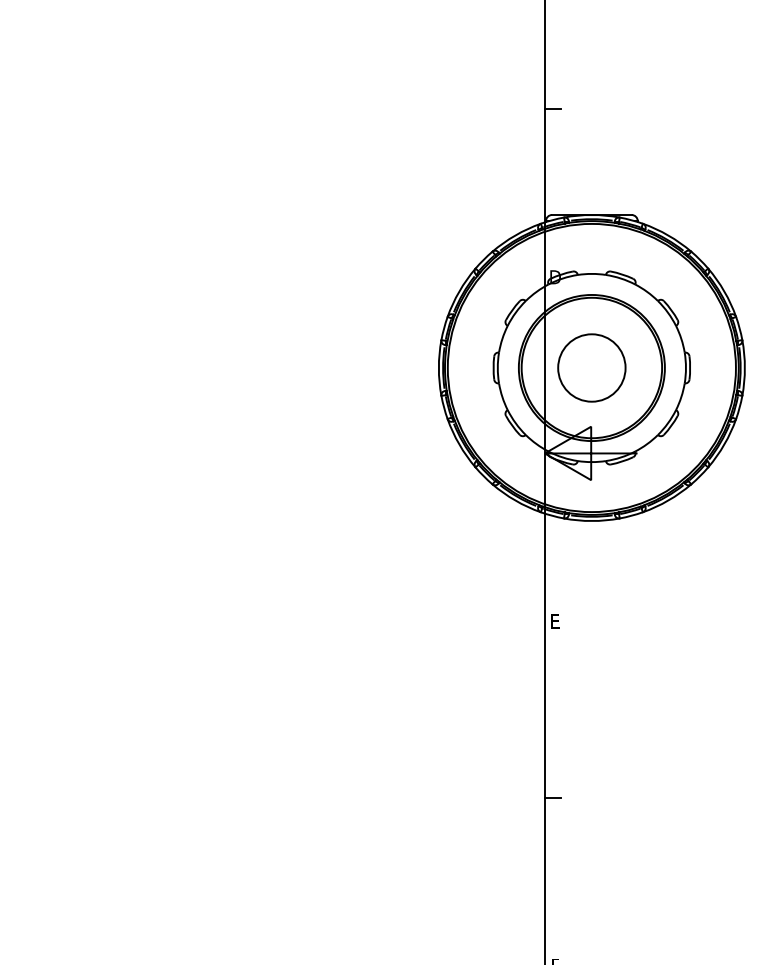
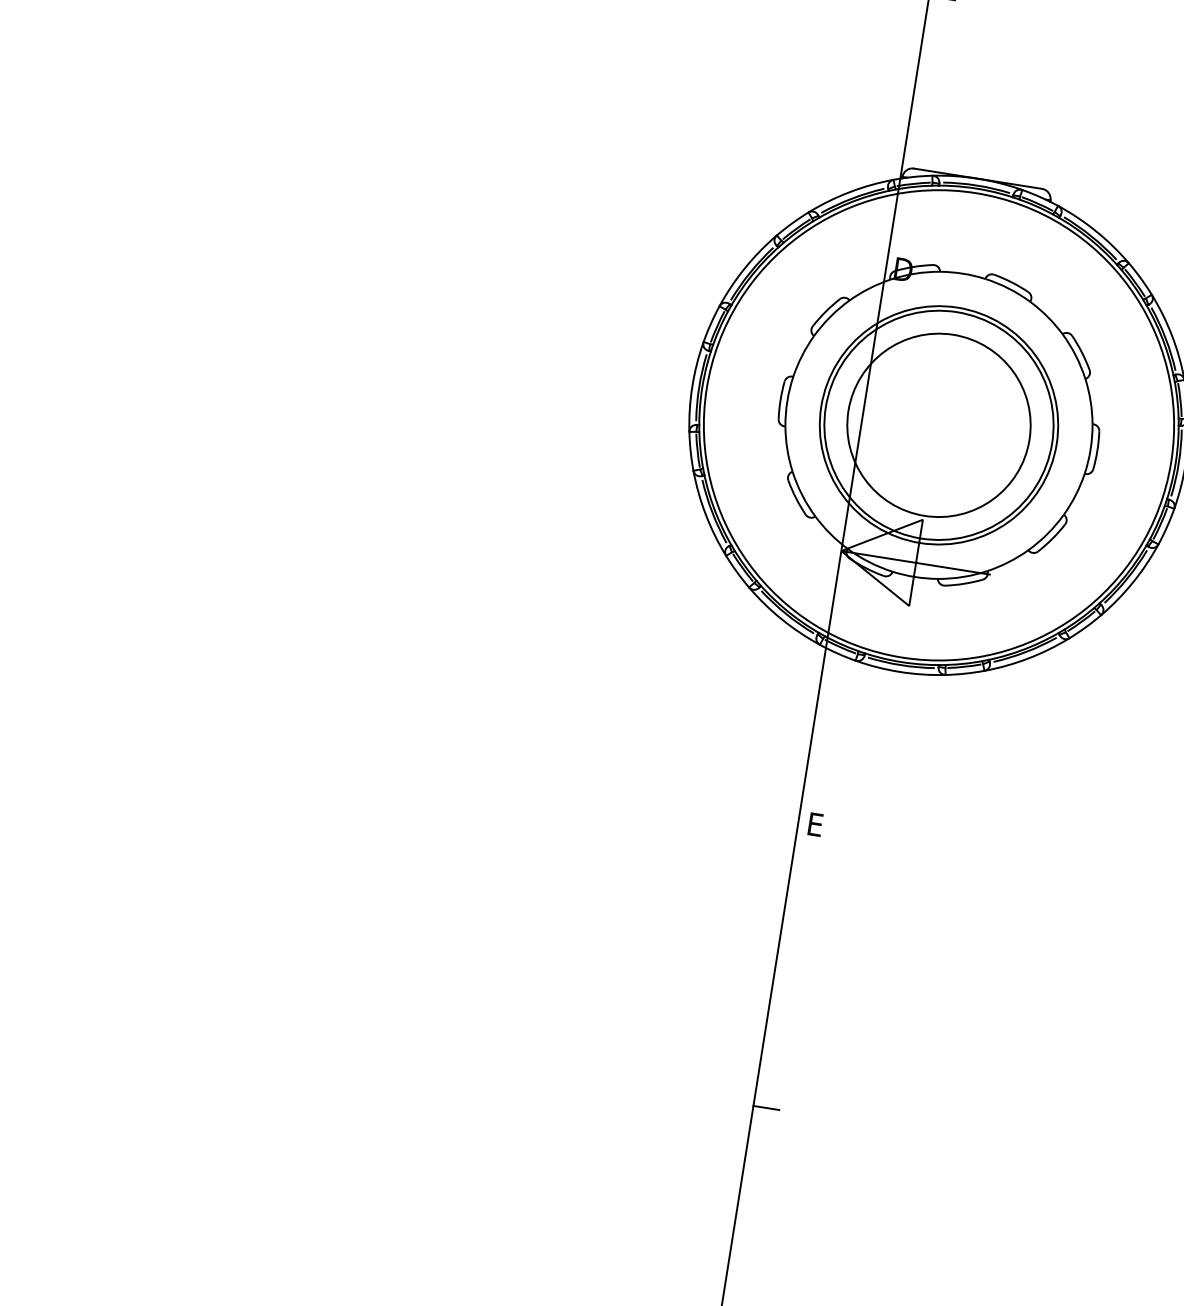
circle: (591, 367) -> (938, 424), size x1.67

